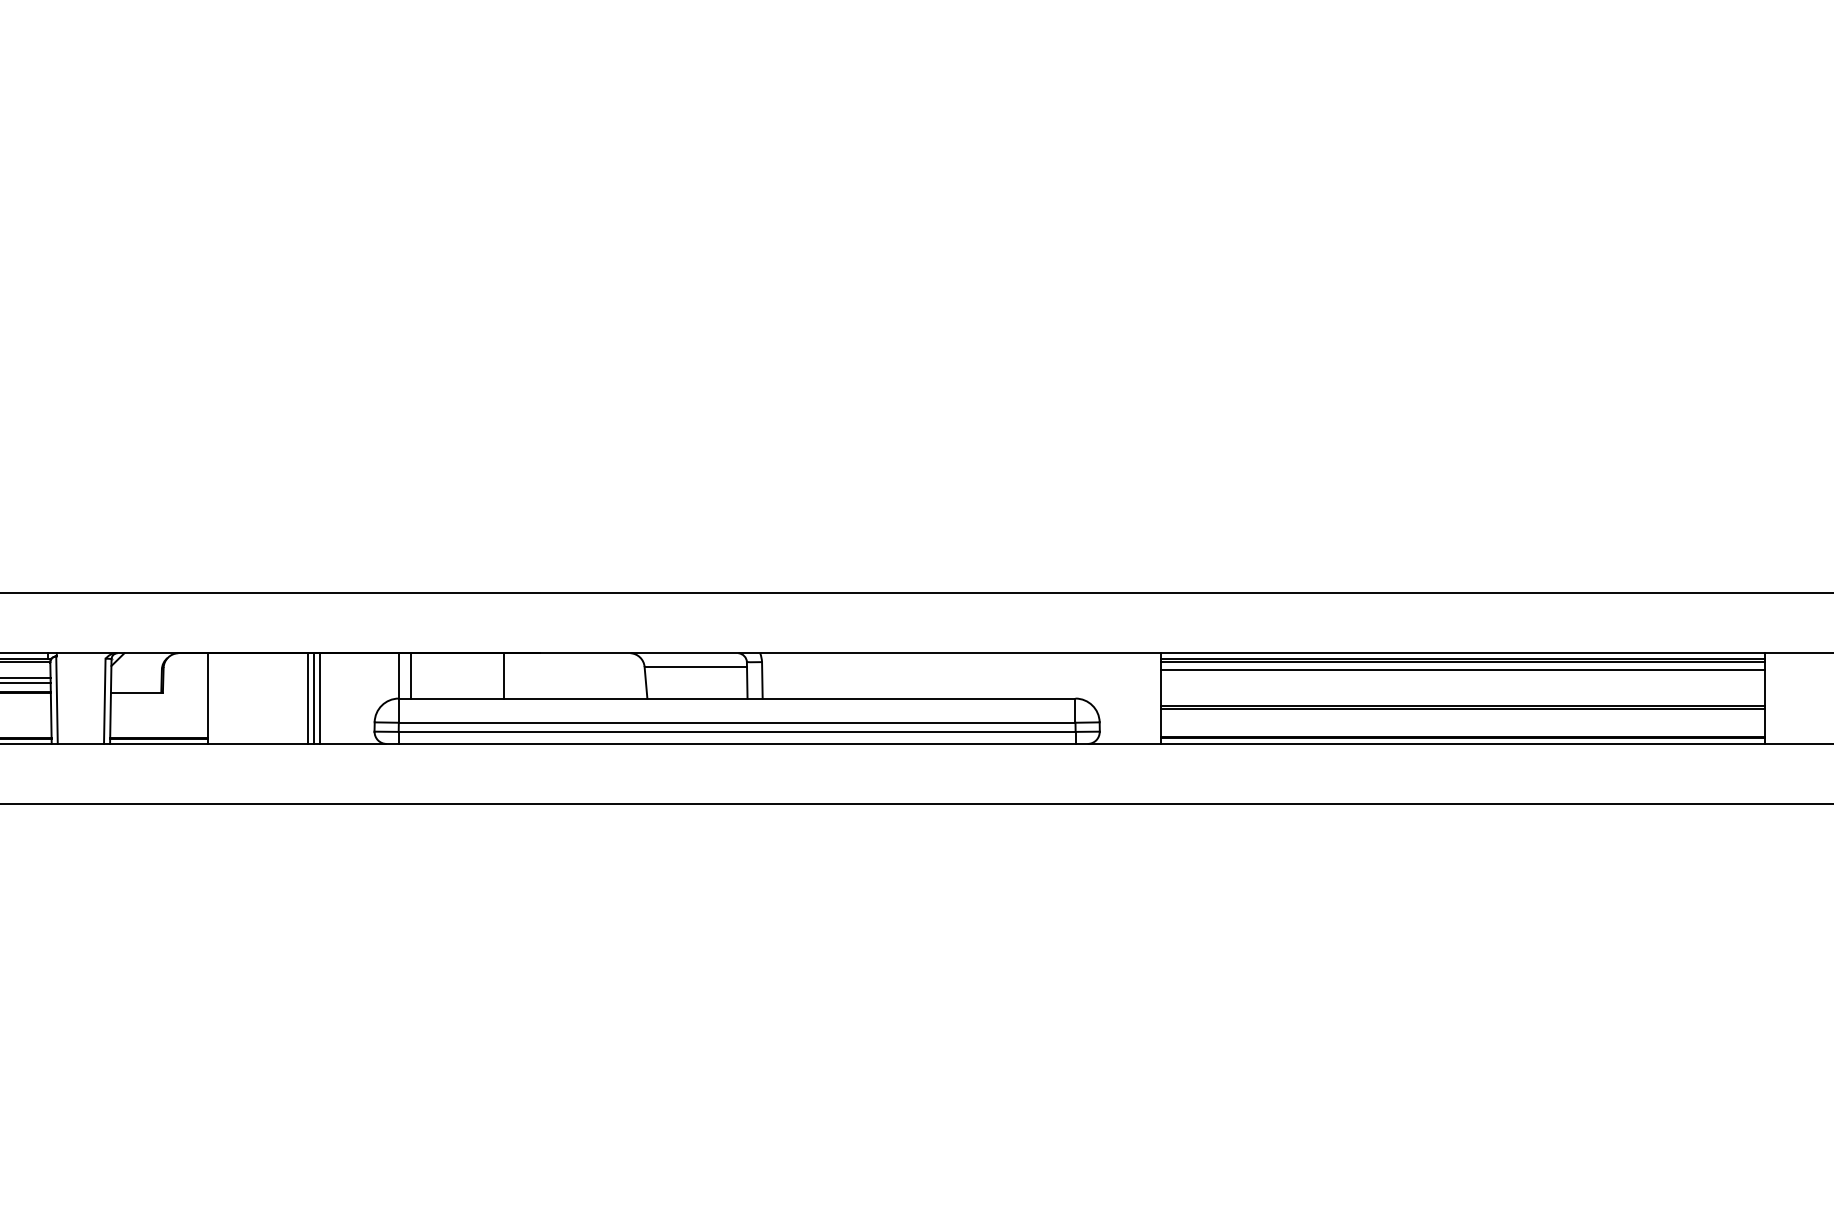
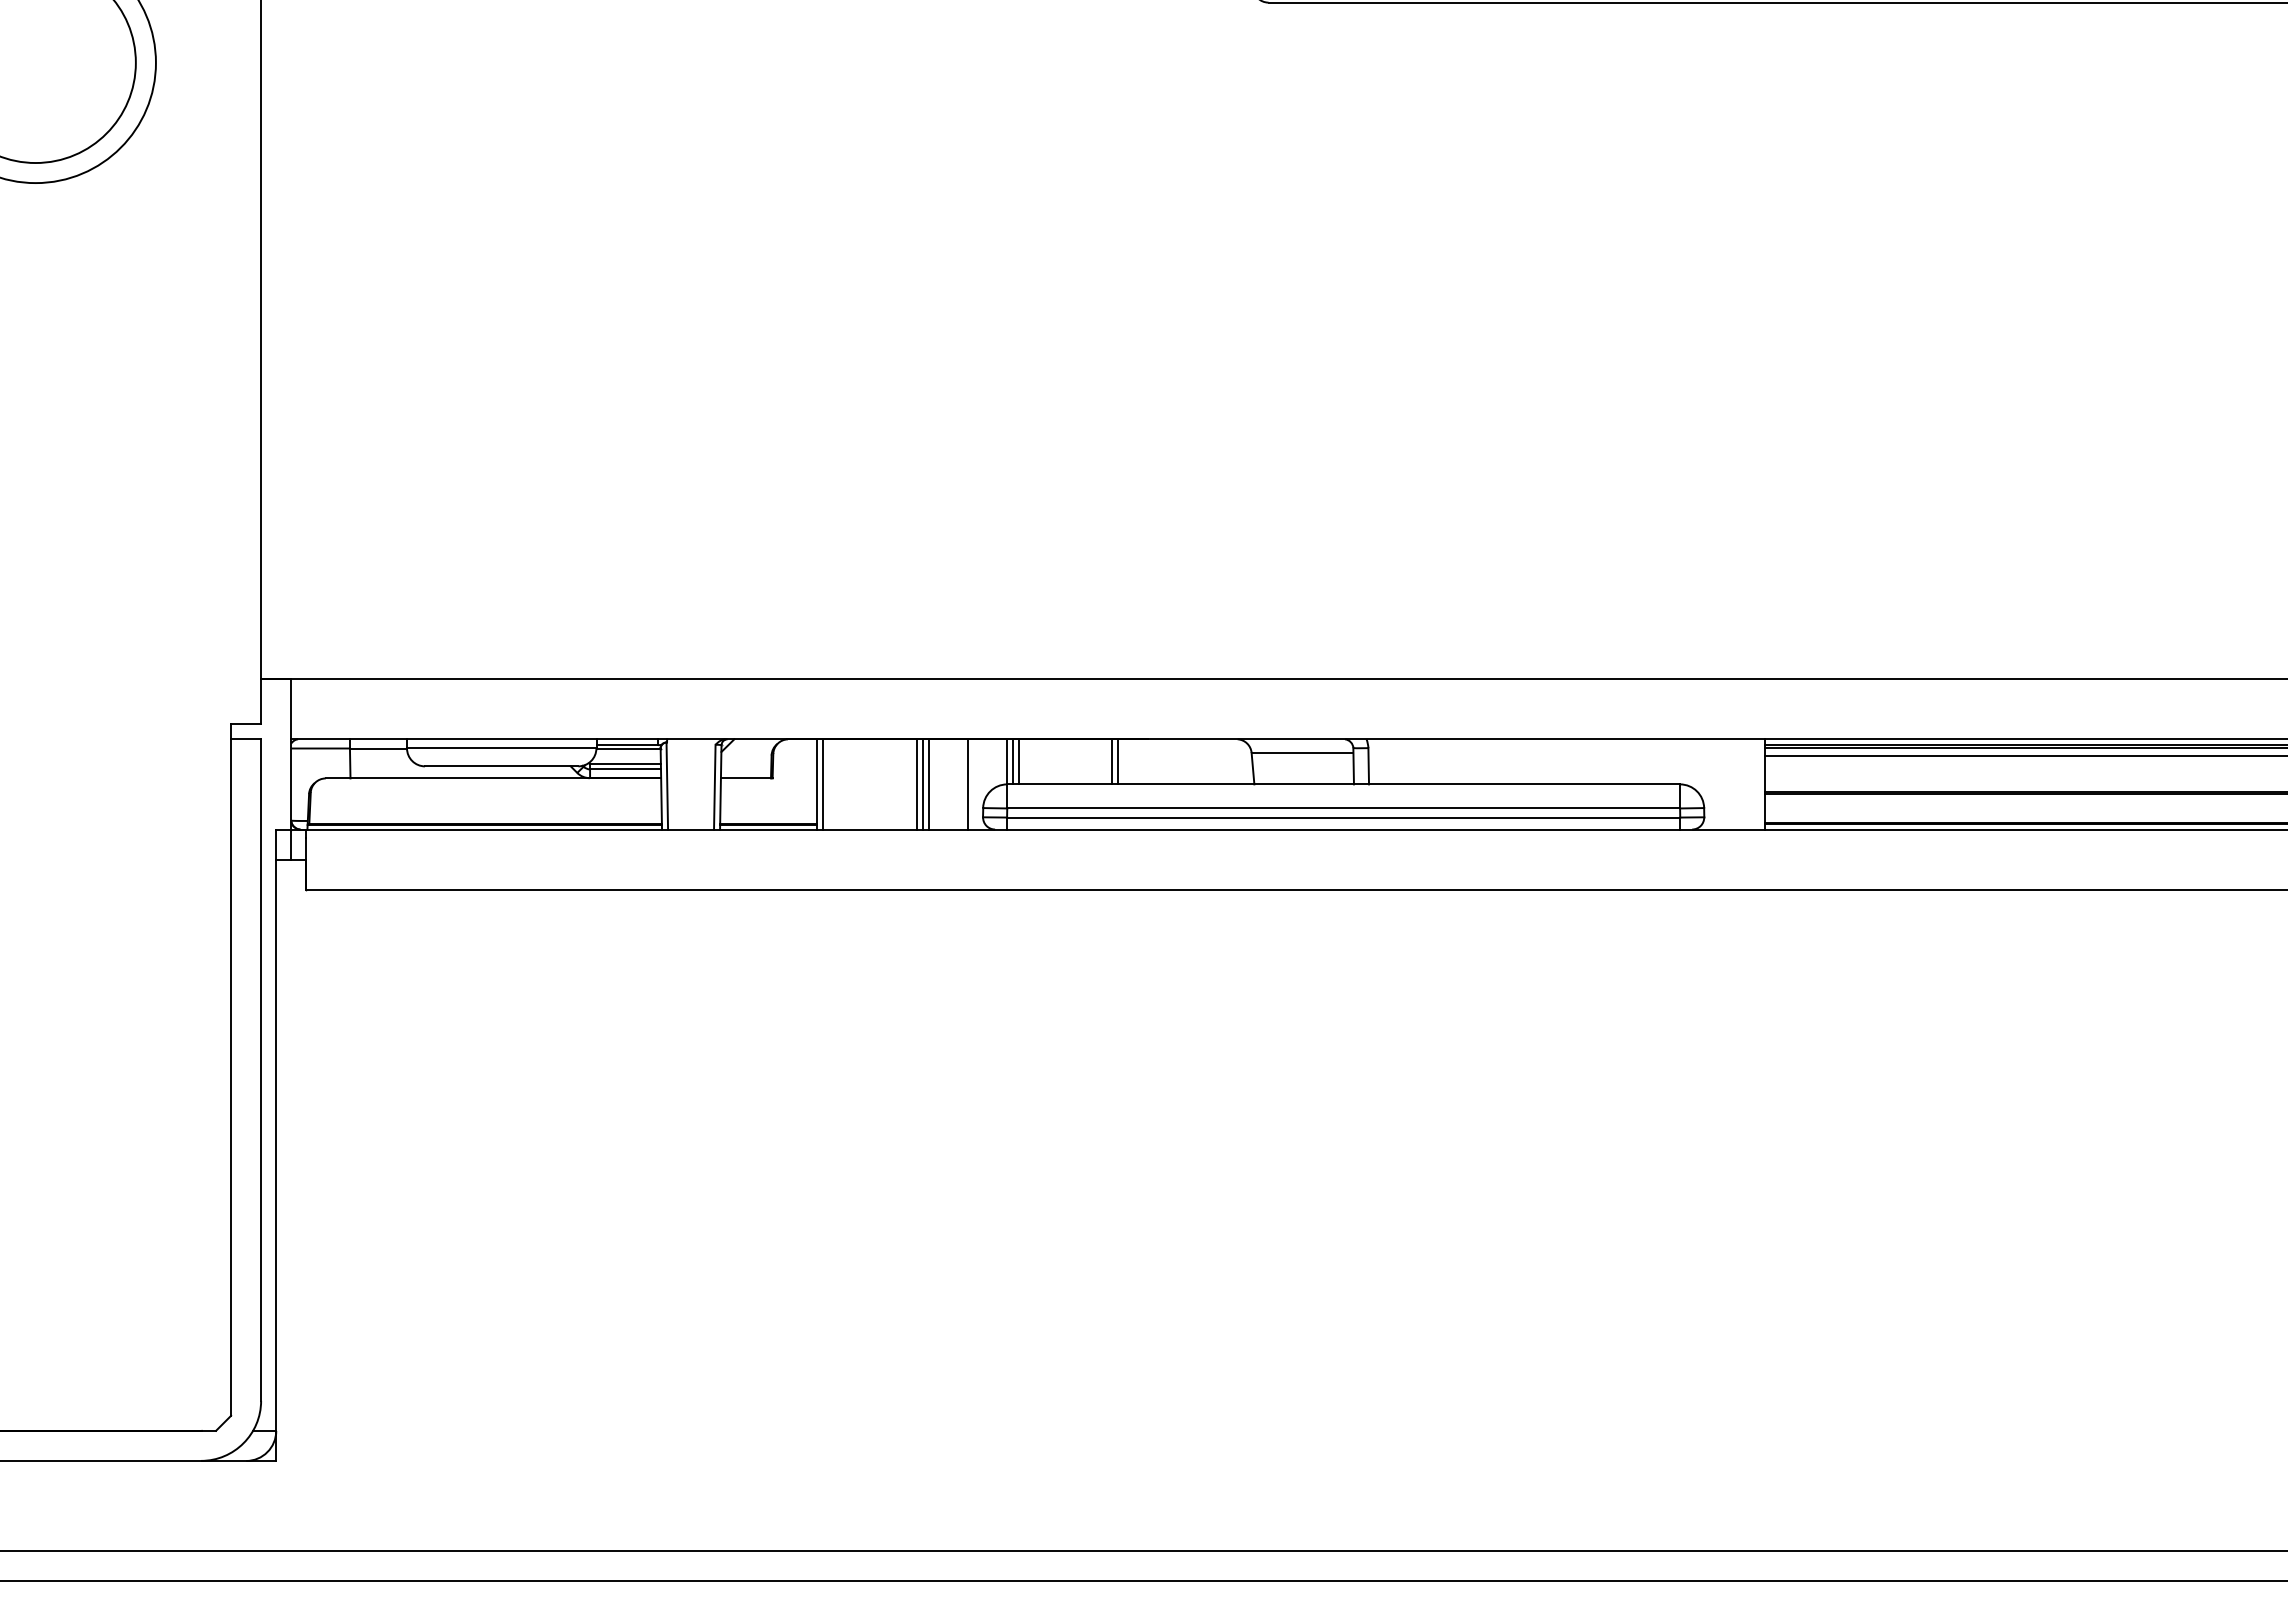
line: (404, 675) -> (1012, 761), added
line: (510, 675) -> (1118, 761), added
line: (214, 698) -> (823, 784), added
line: (358, 698) -> (967, 784), added

